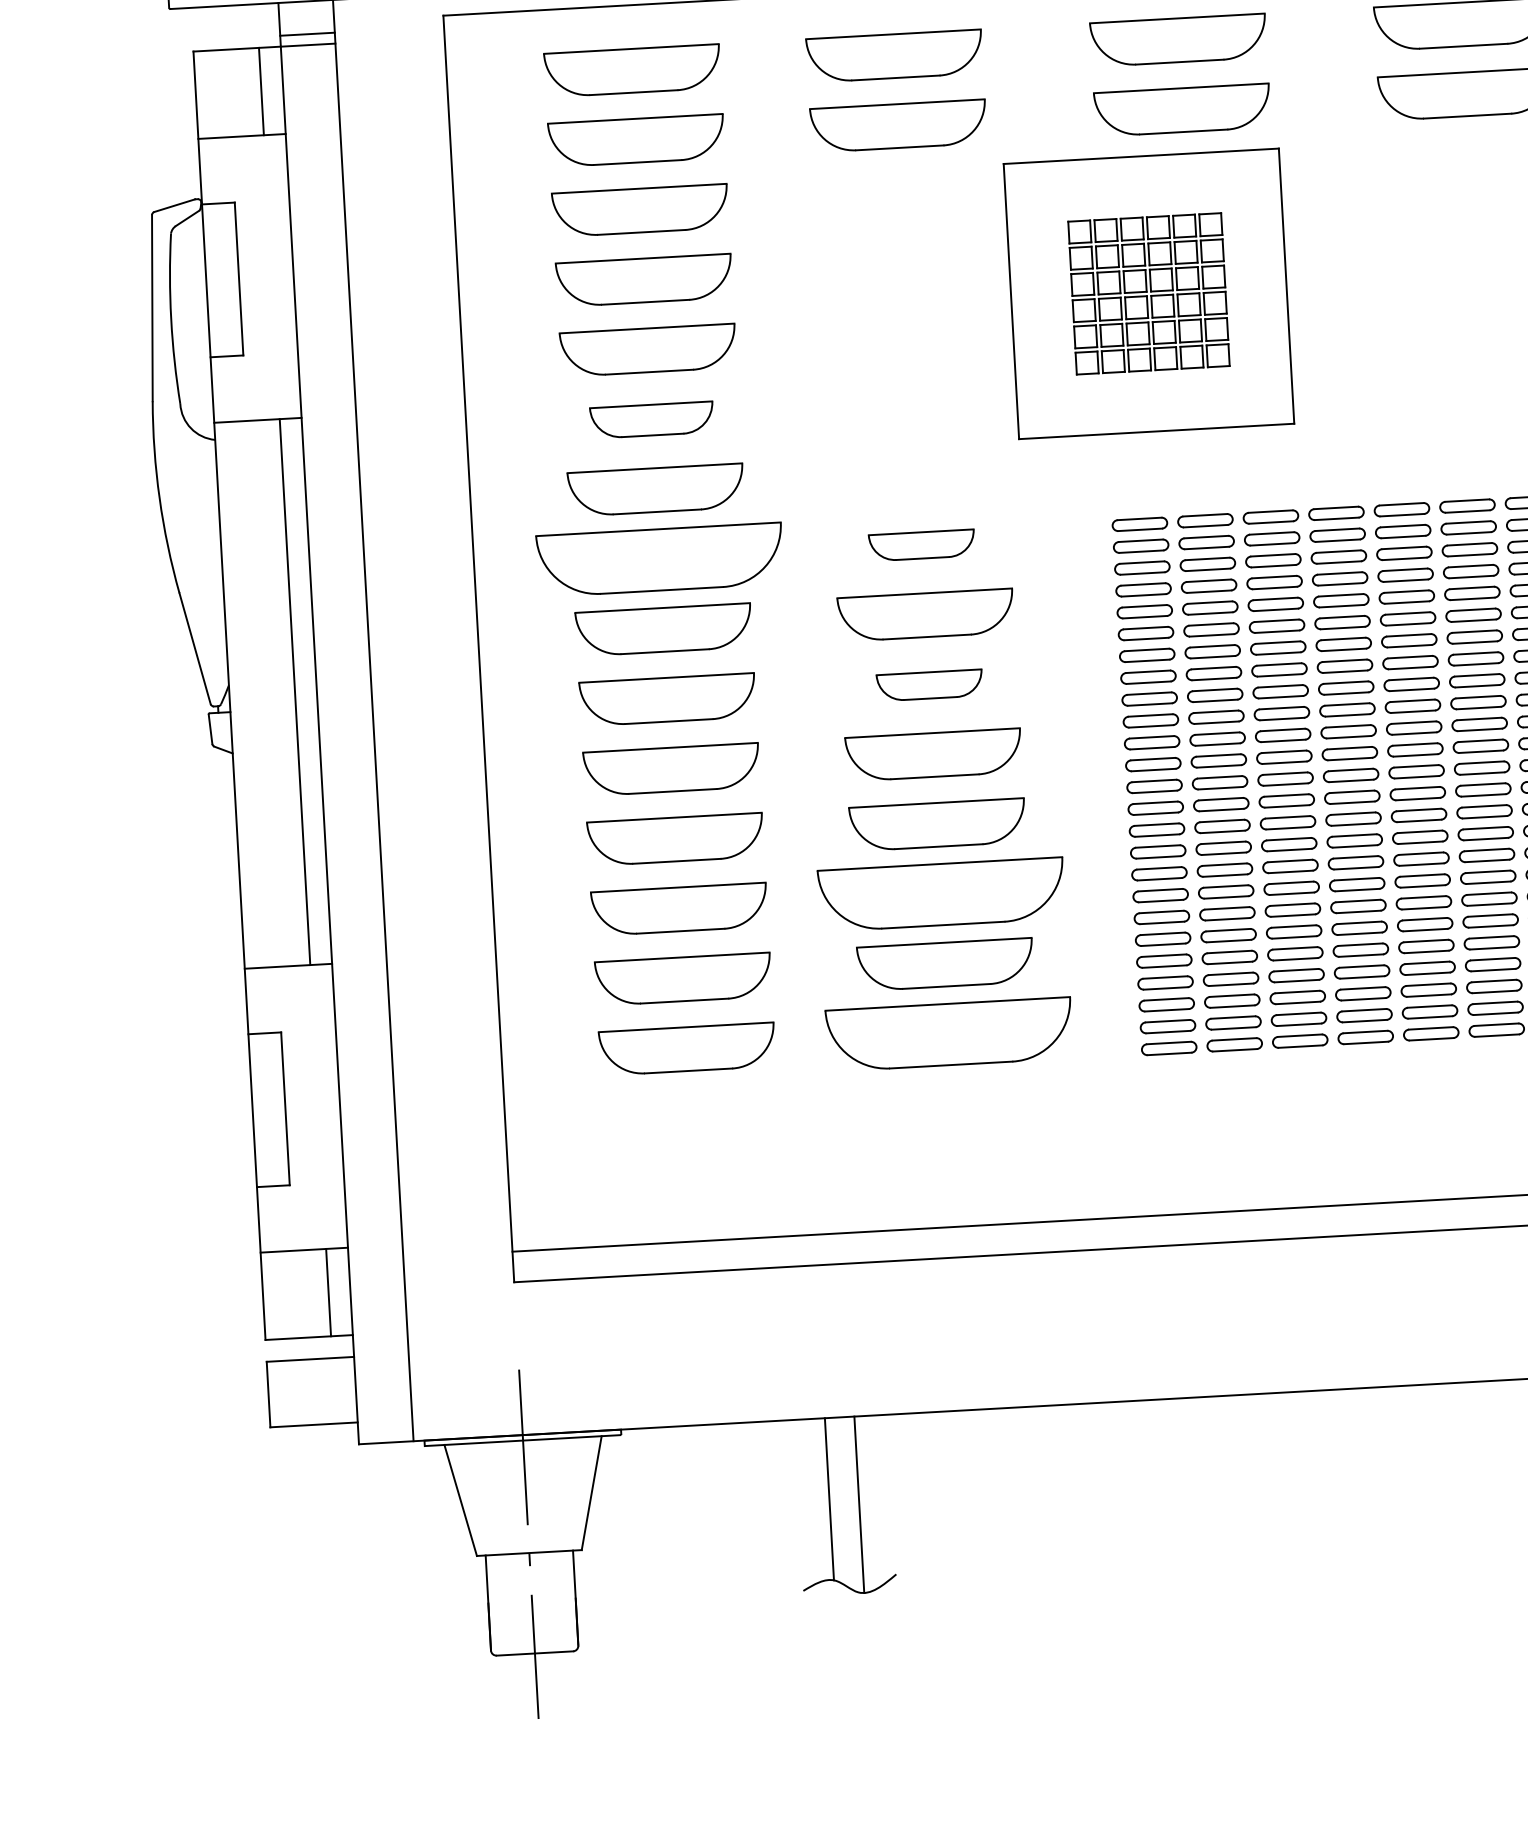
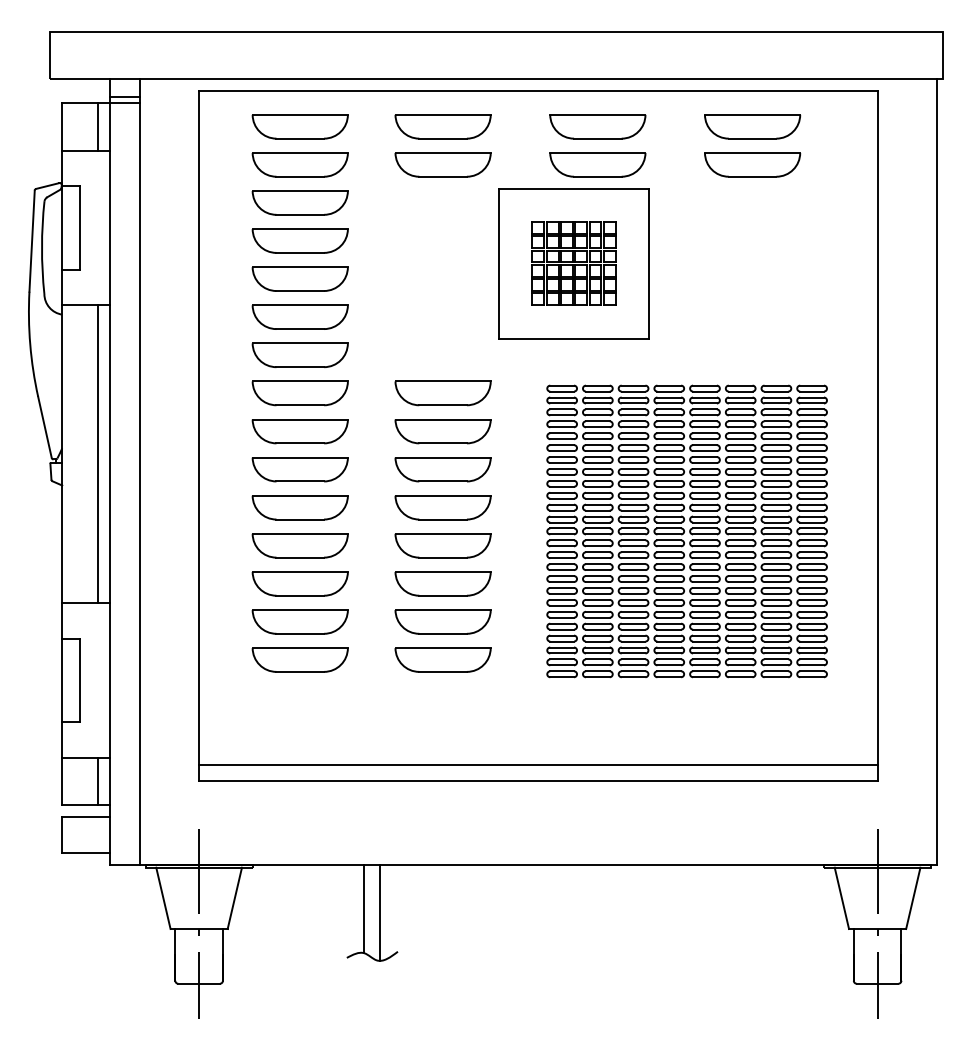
part: (650, 419) -> (299, 316), size x1.43
part: (920, 545) -> (442, 393), size x1.67
part: (658, 560) -> (299, 393), size x0.71
part: (928, 685) -> (442, 469), size x1.67
part: (940, 894) -> (442, 583), size x0.71
part: (948, 1033) -> (442, 659), size x0.71

